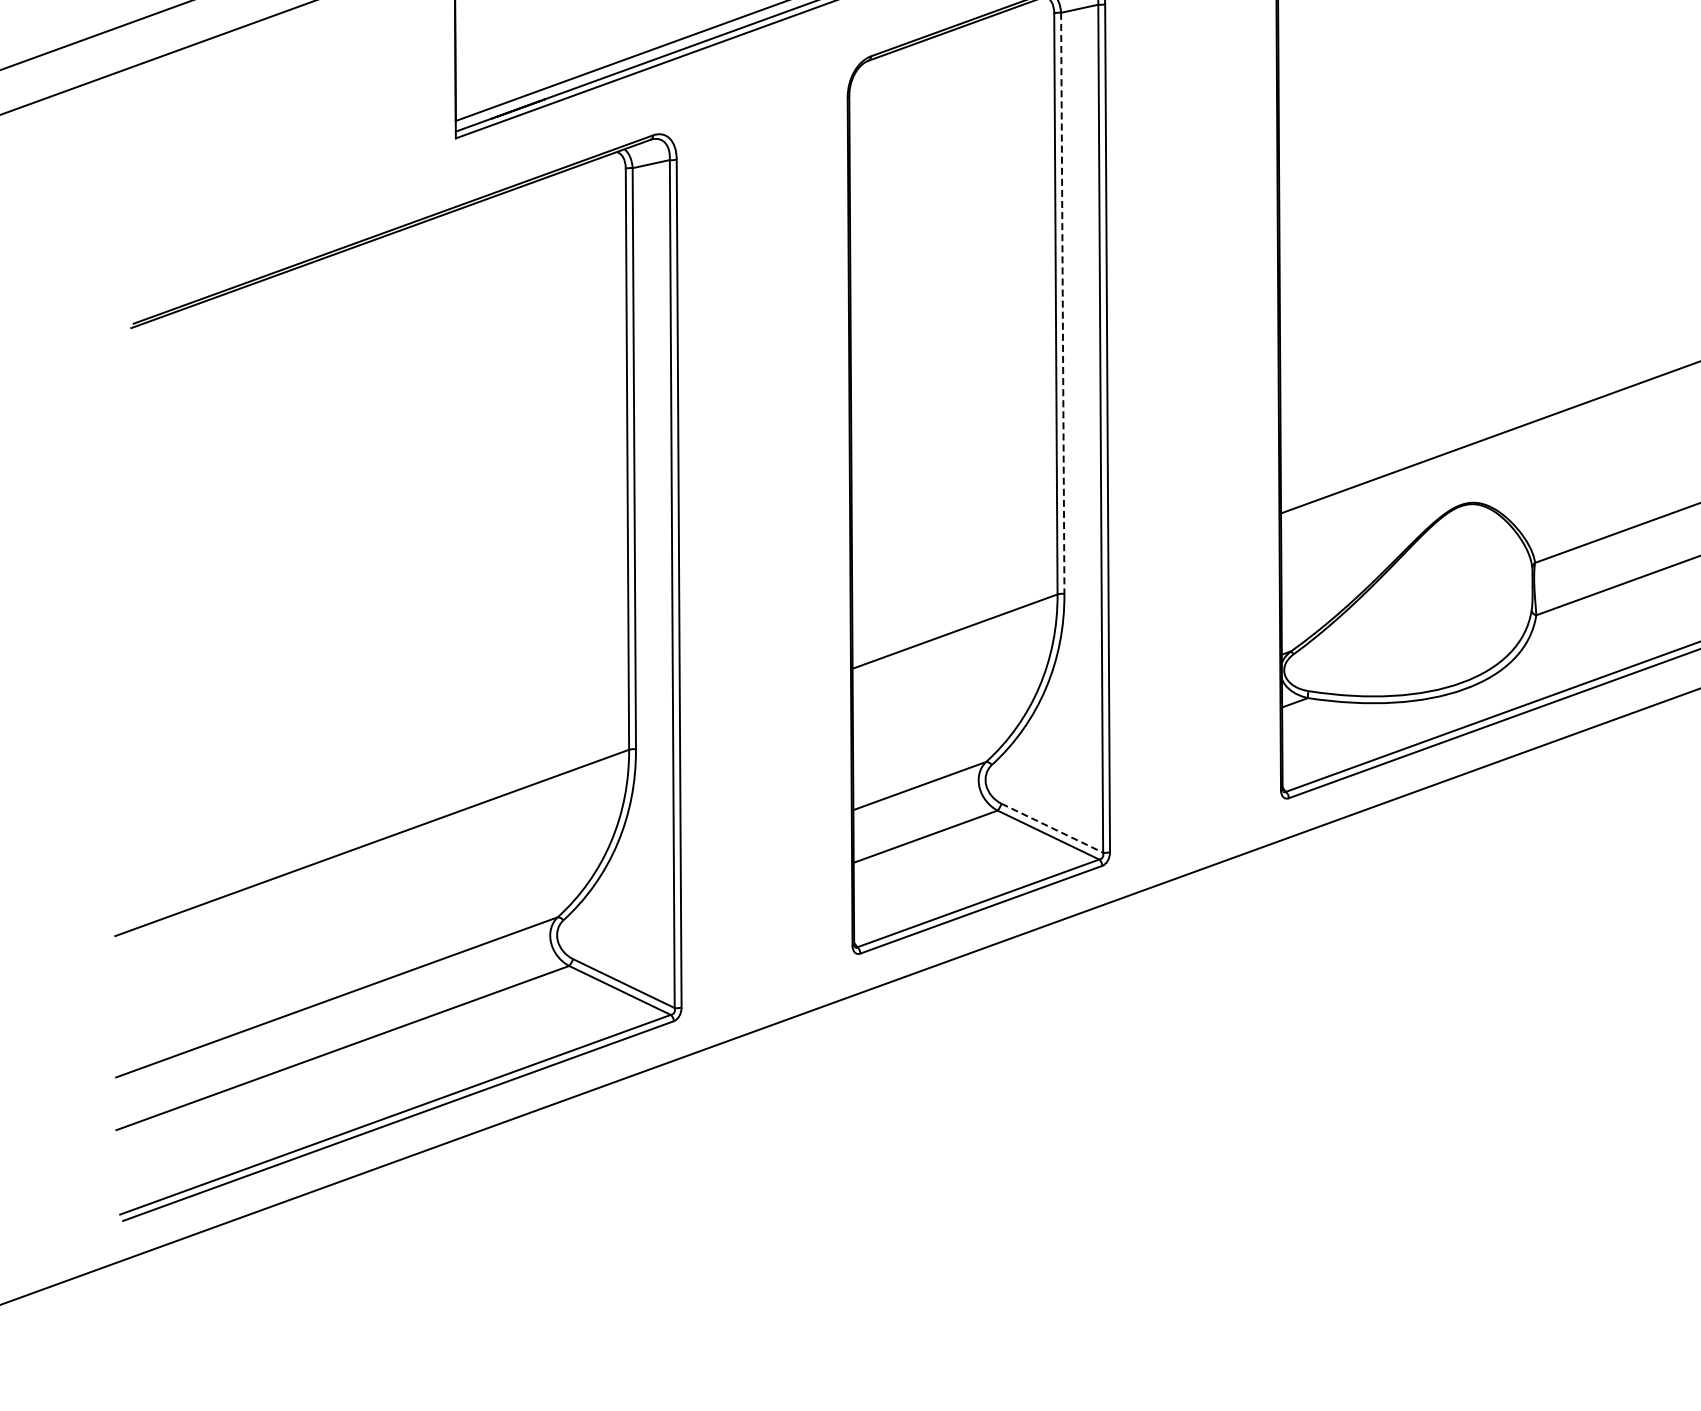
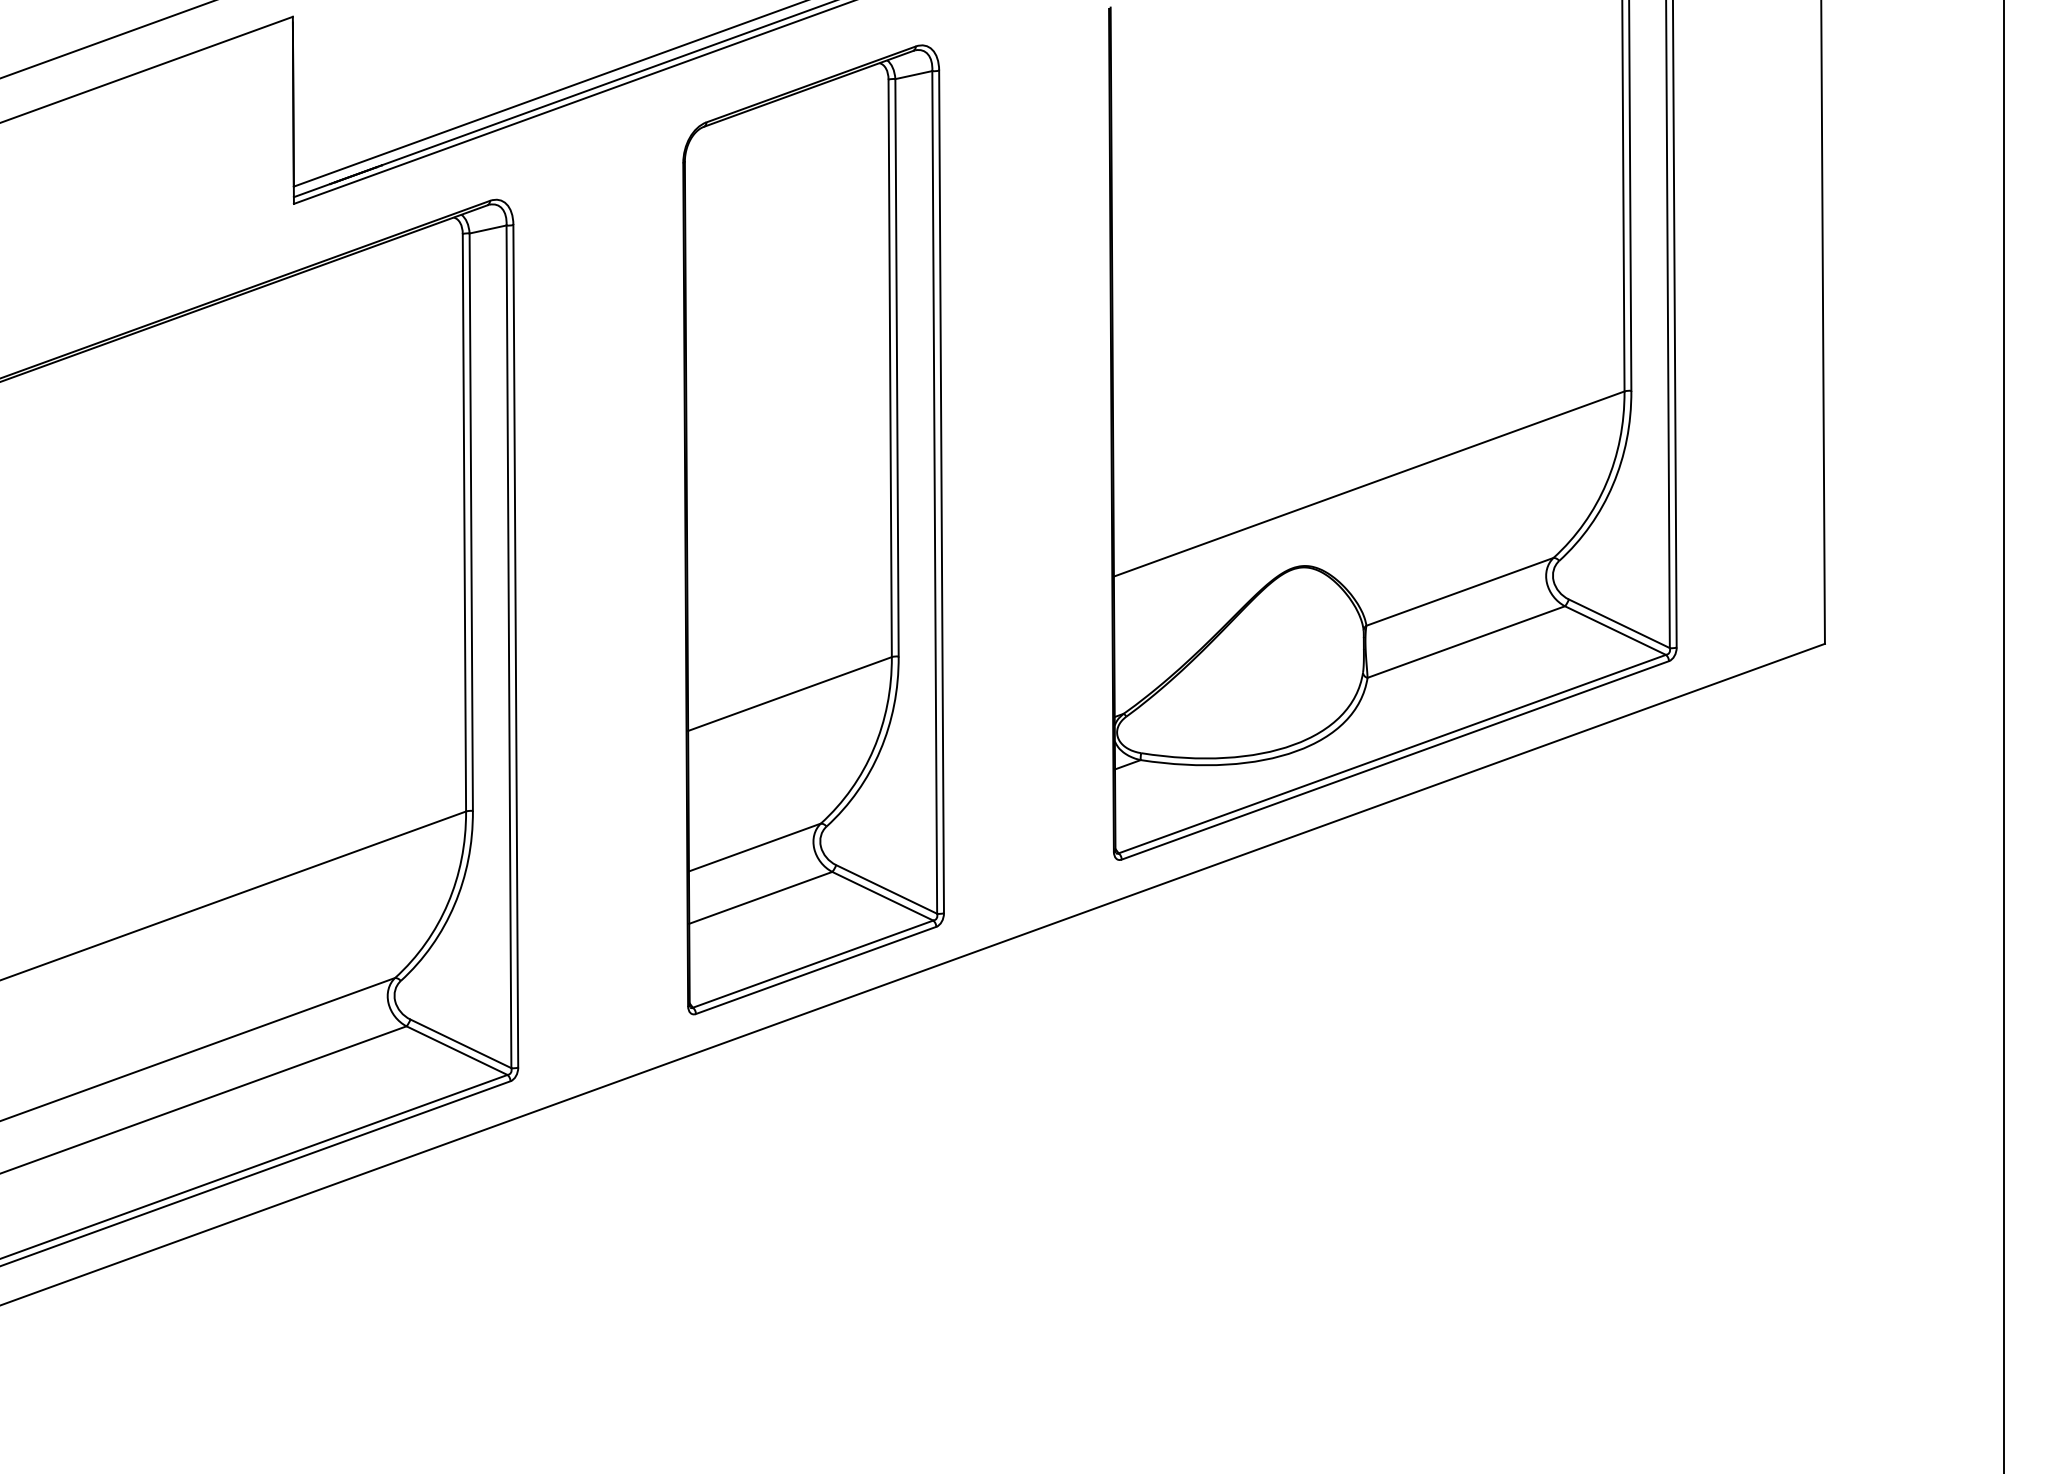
line: (1063, 303) -> (897, 367), dashed -> solid
line: (1053, 828) -> (887, 889), dashed -> solid

